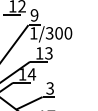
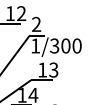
text: (34, 15) -> (36, 24), 9 -> 2

